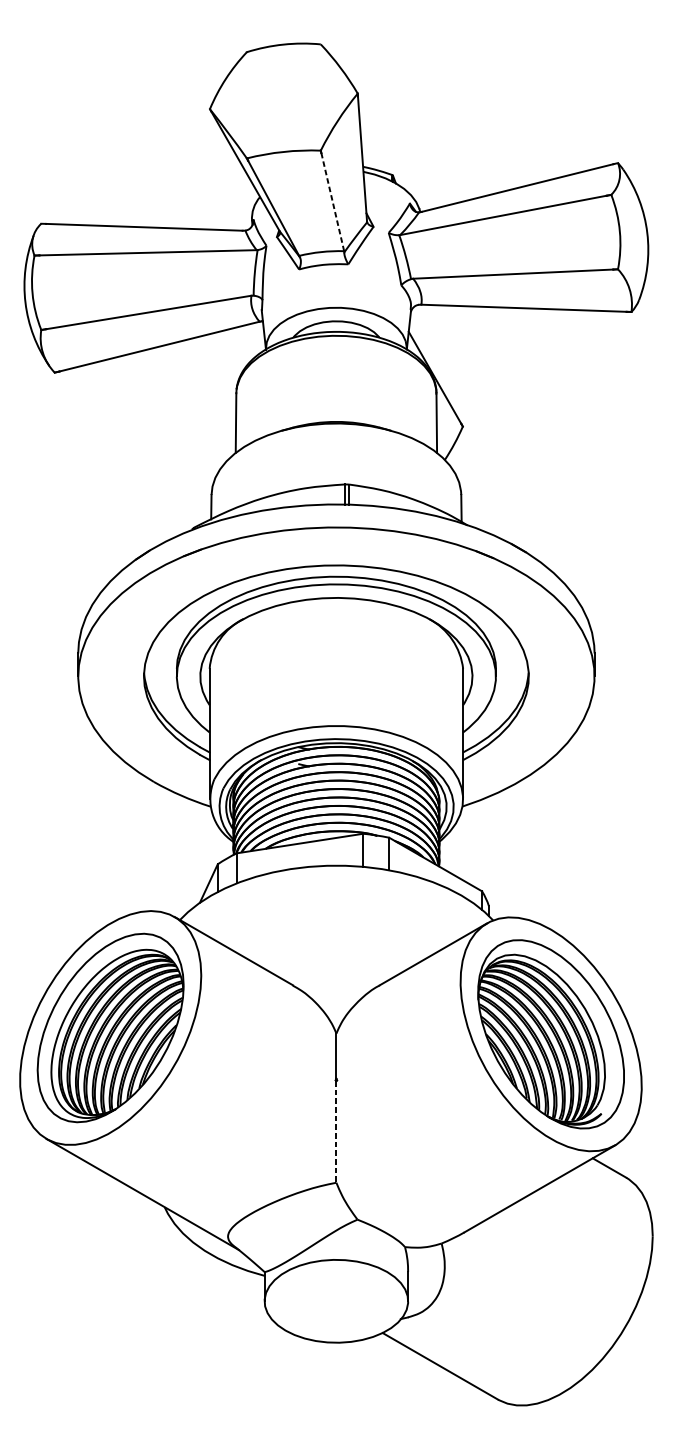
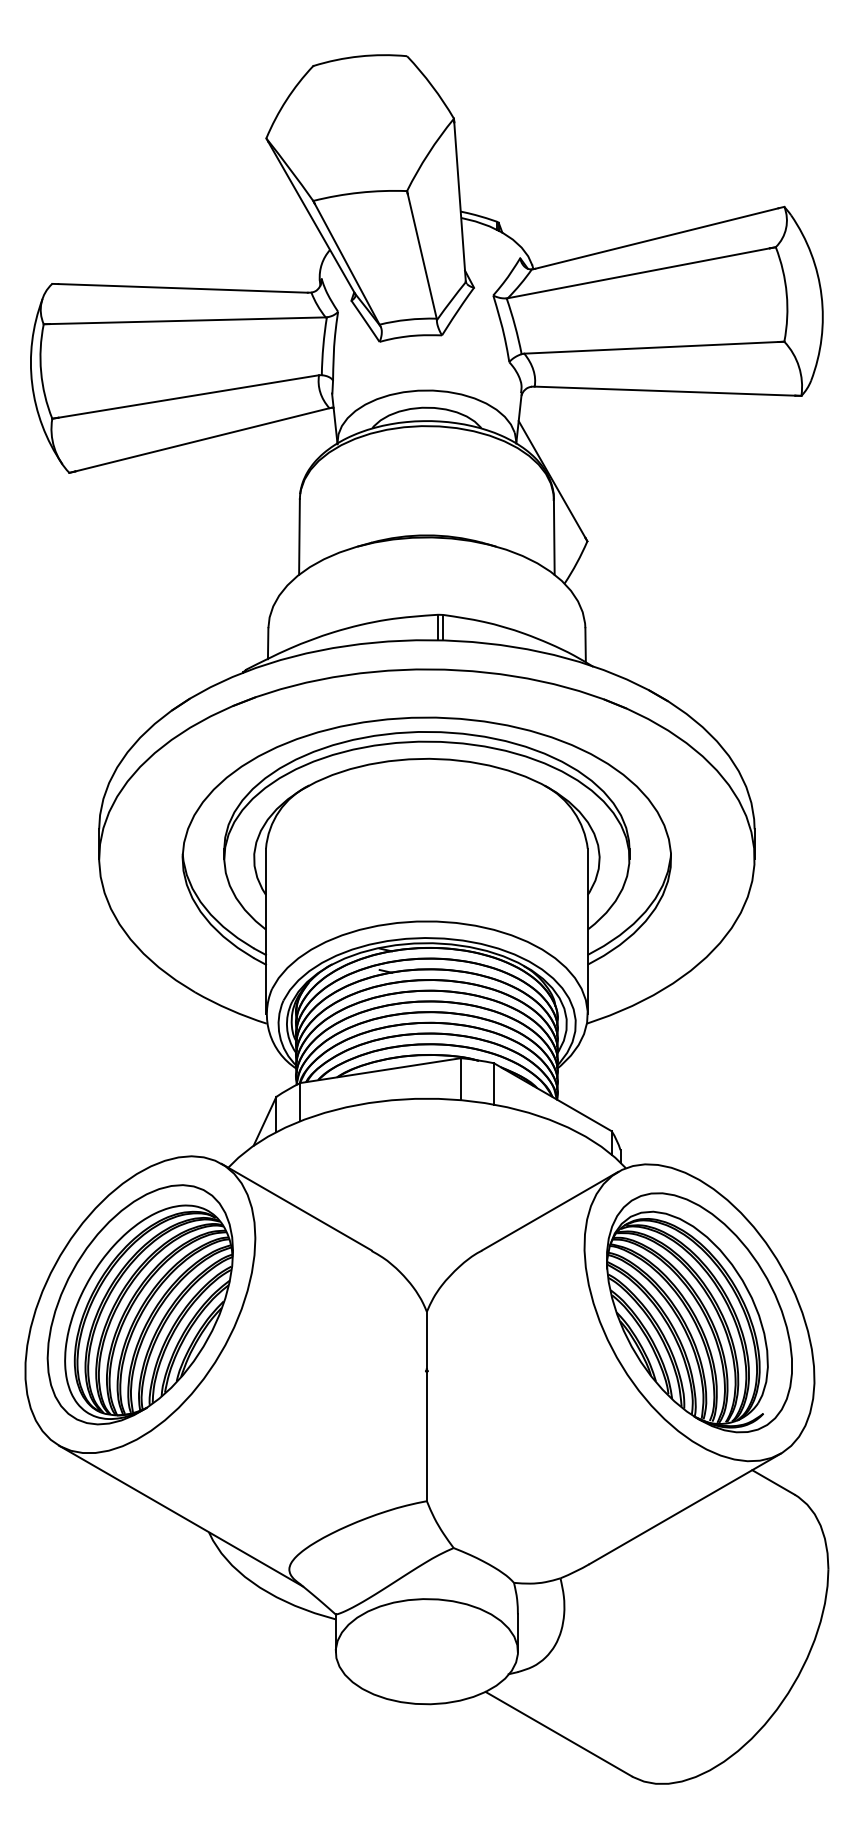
line: (332, 201) -> (422, 255), dashed -> solid
line: (336, 1132) -> (426, 1437), dashed -> solid

